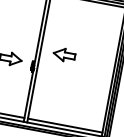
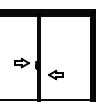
part: (63, 54) -> (55, 74), moved

